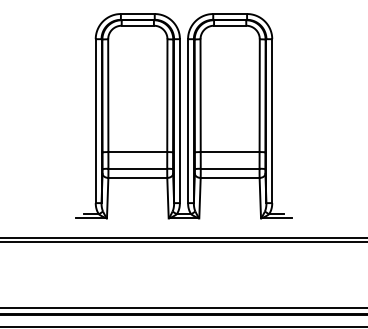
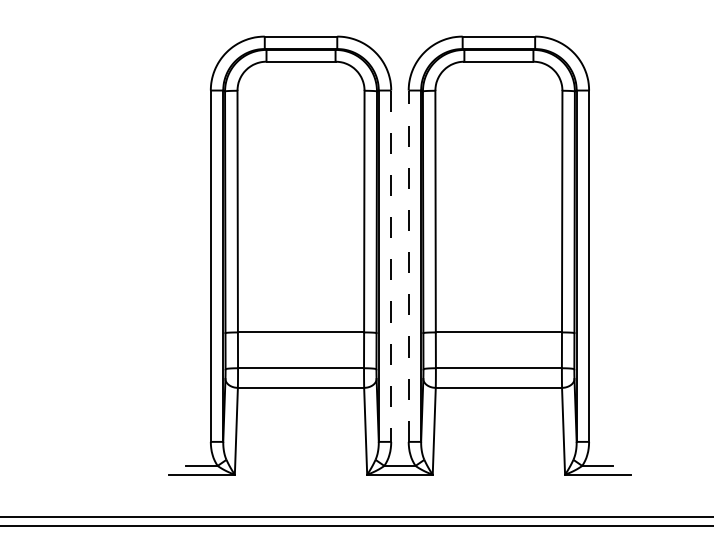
line: (179, 121) -> (390, 266), solid -> dashed
line: (188, 121) -> (409, 266), solid -> dashed

